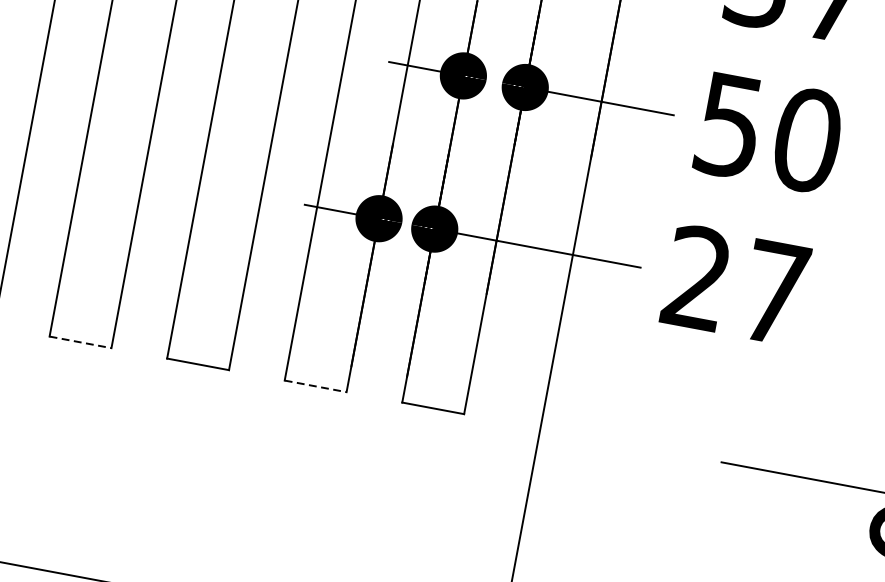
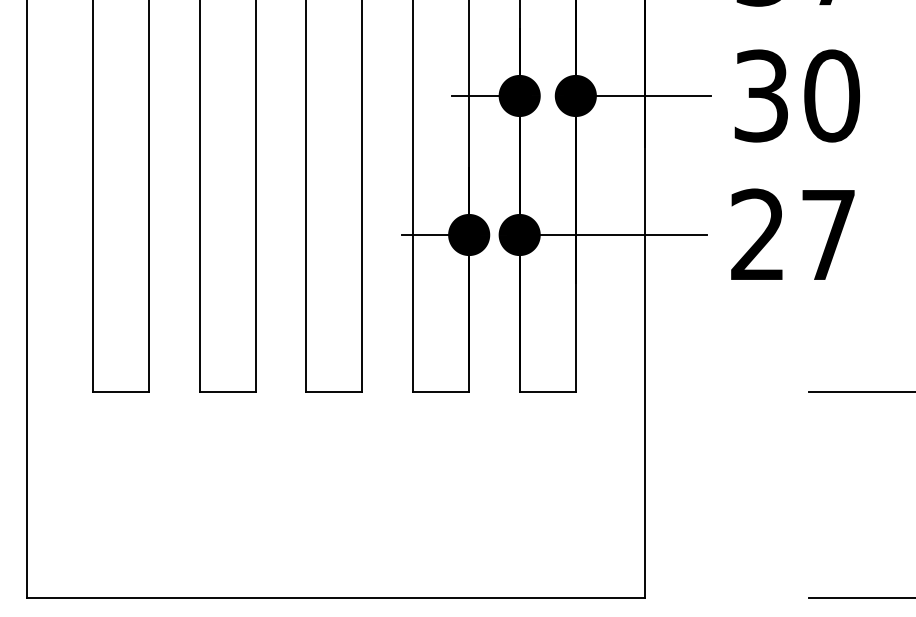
text: (728, 125) -> (760, 95), 50 -> 30
line: (81, 342) -> (228, 392), dashed -> solid
line: (316, 386) -> (441, 392), dashed -> solid

